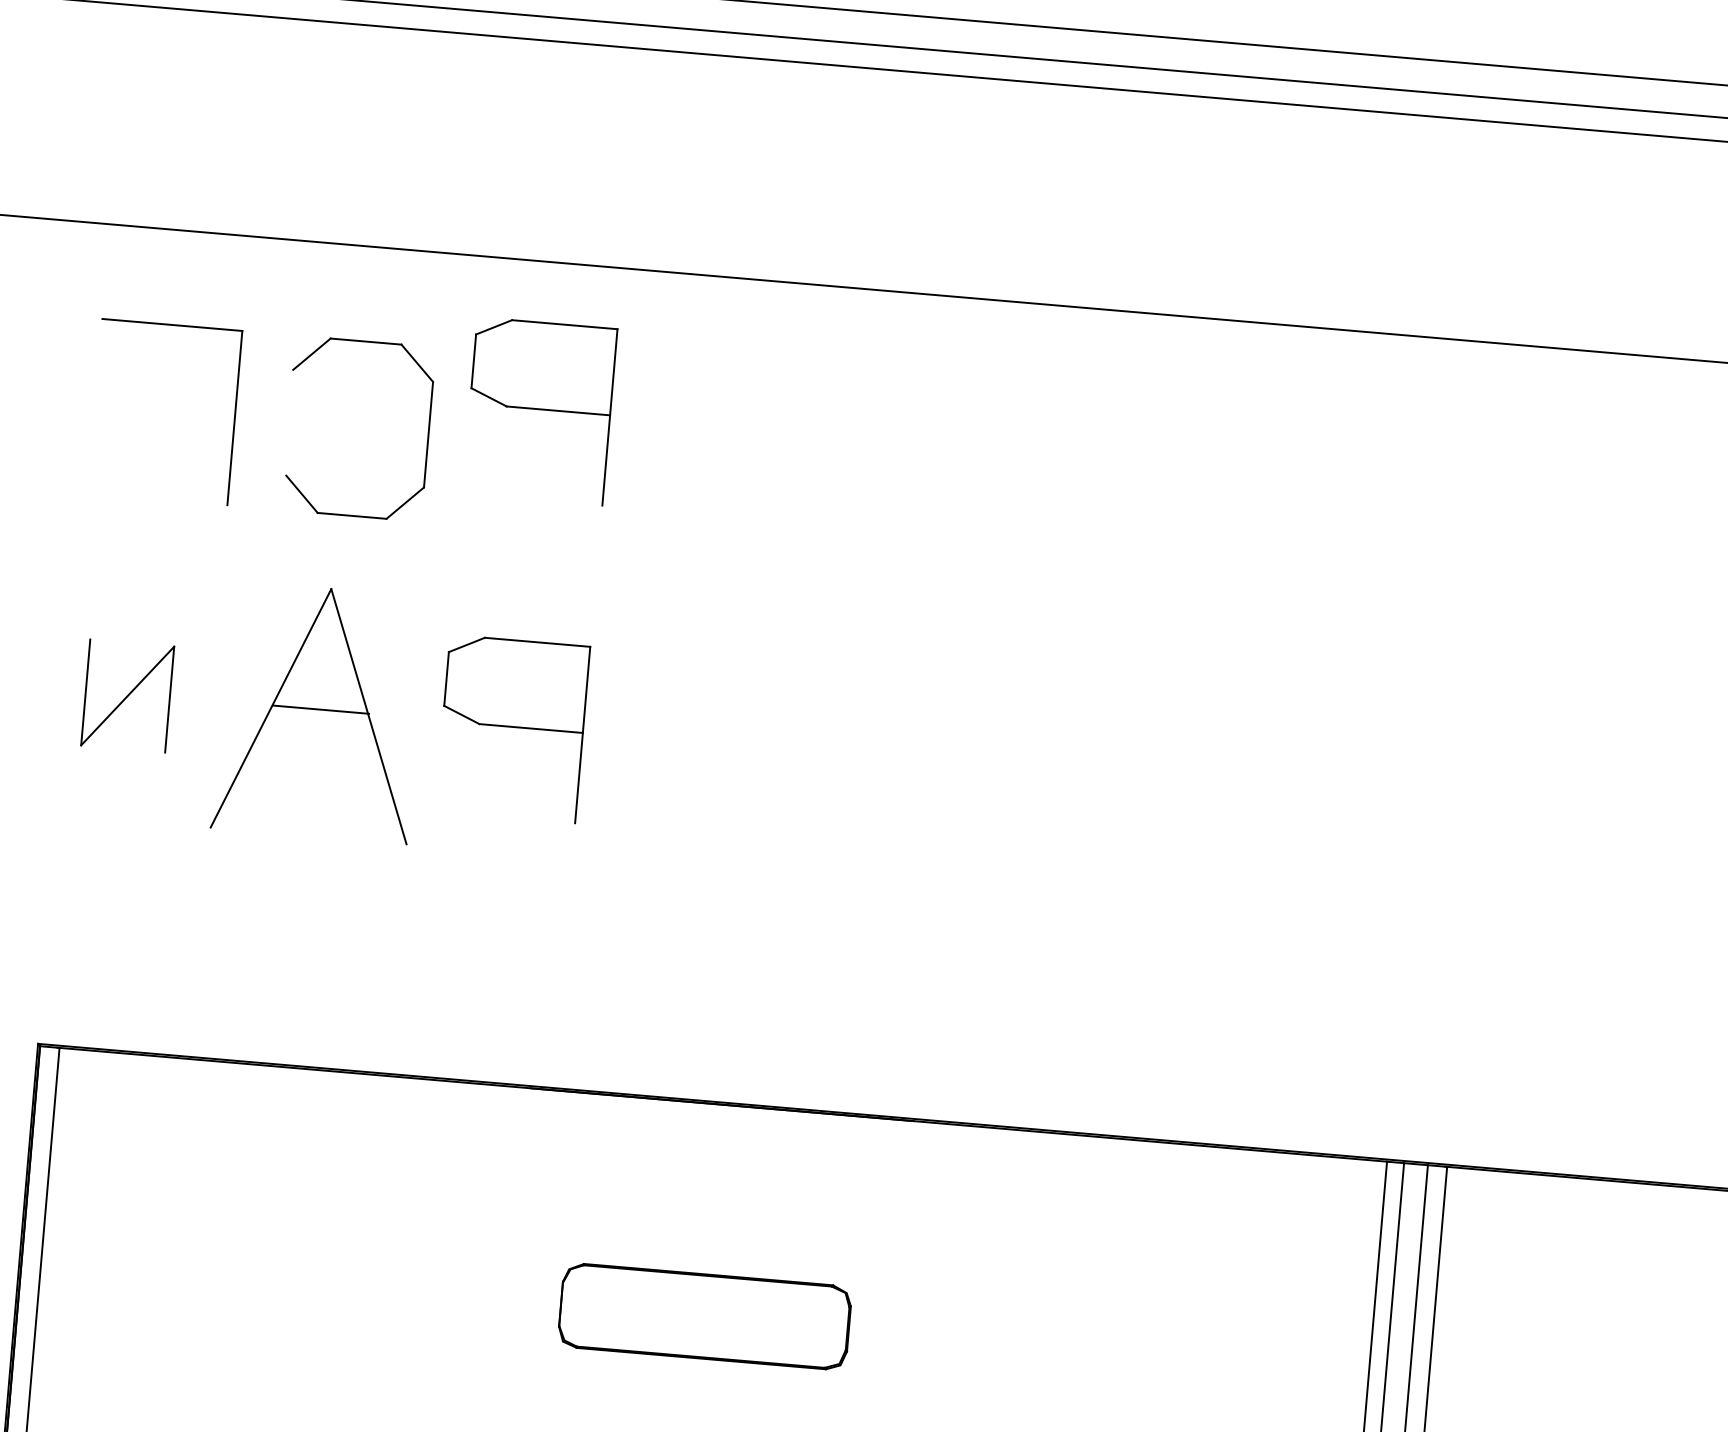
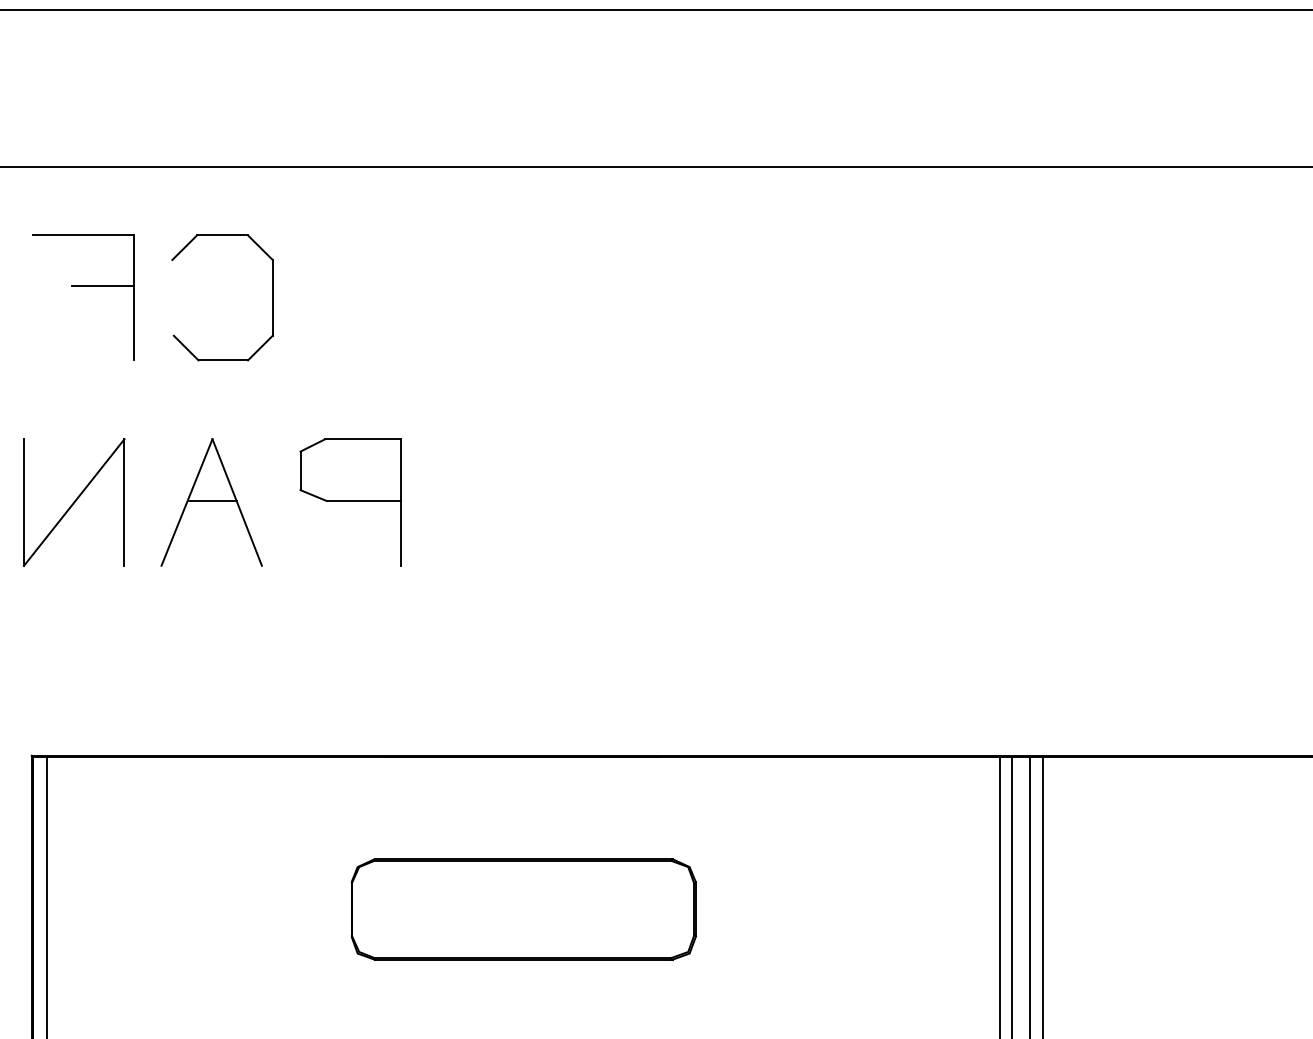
line: (192, 398) -> (102, 286), added
part: (539, 411) -> (350, 274), removed
part: (127, 696) -> (74, 502), size x1.67
part: (318, 712) -> (211, 502), size x0.71
part: (704, 1316) -> (523, 909), size x1.67

